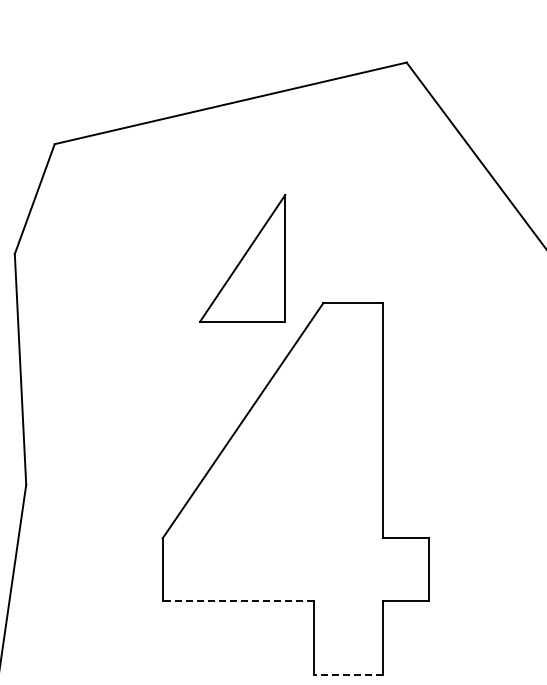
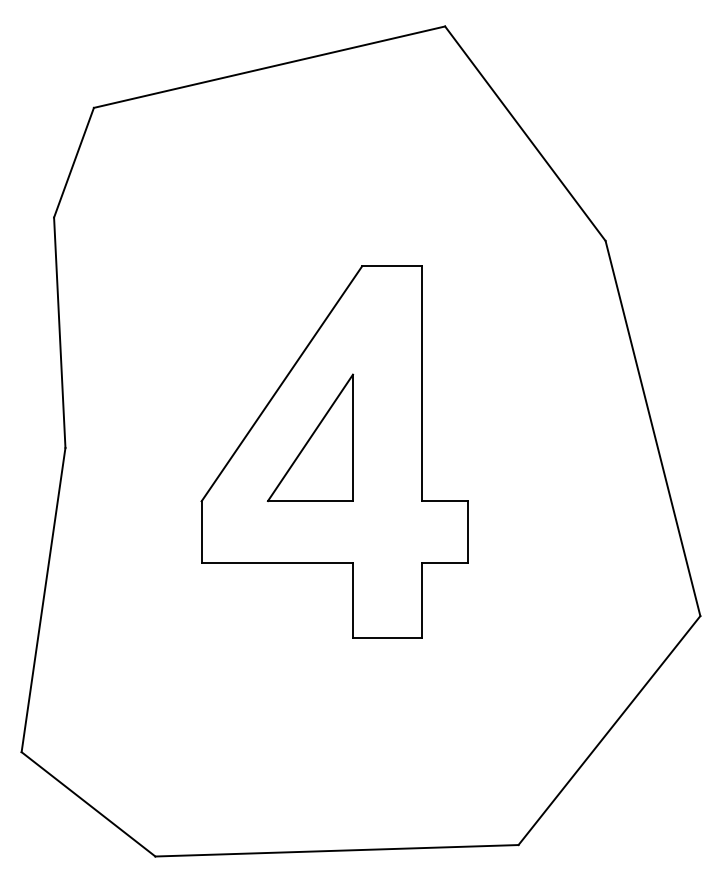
part: (242, 258) -> (310, 437), moved
line: (238, 600) -> (277, 563), dashed -> solid
line: (347, 674) -> (386, 637), dashed -> solid

